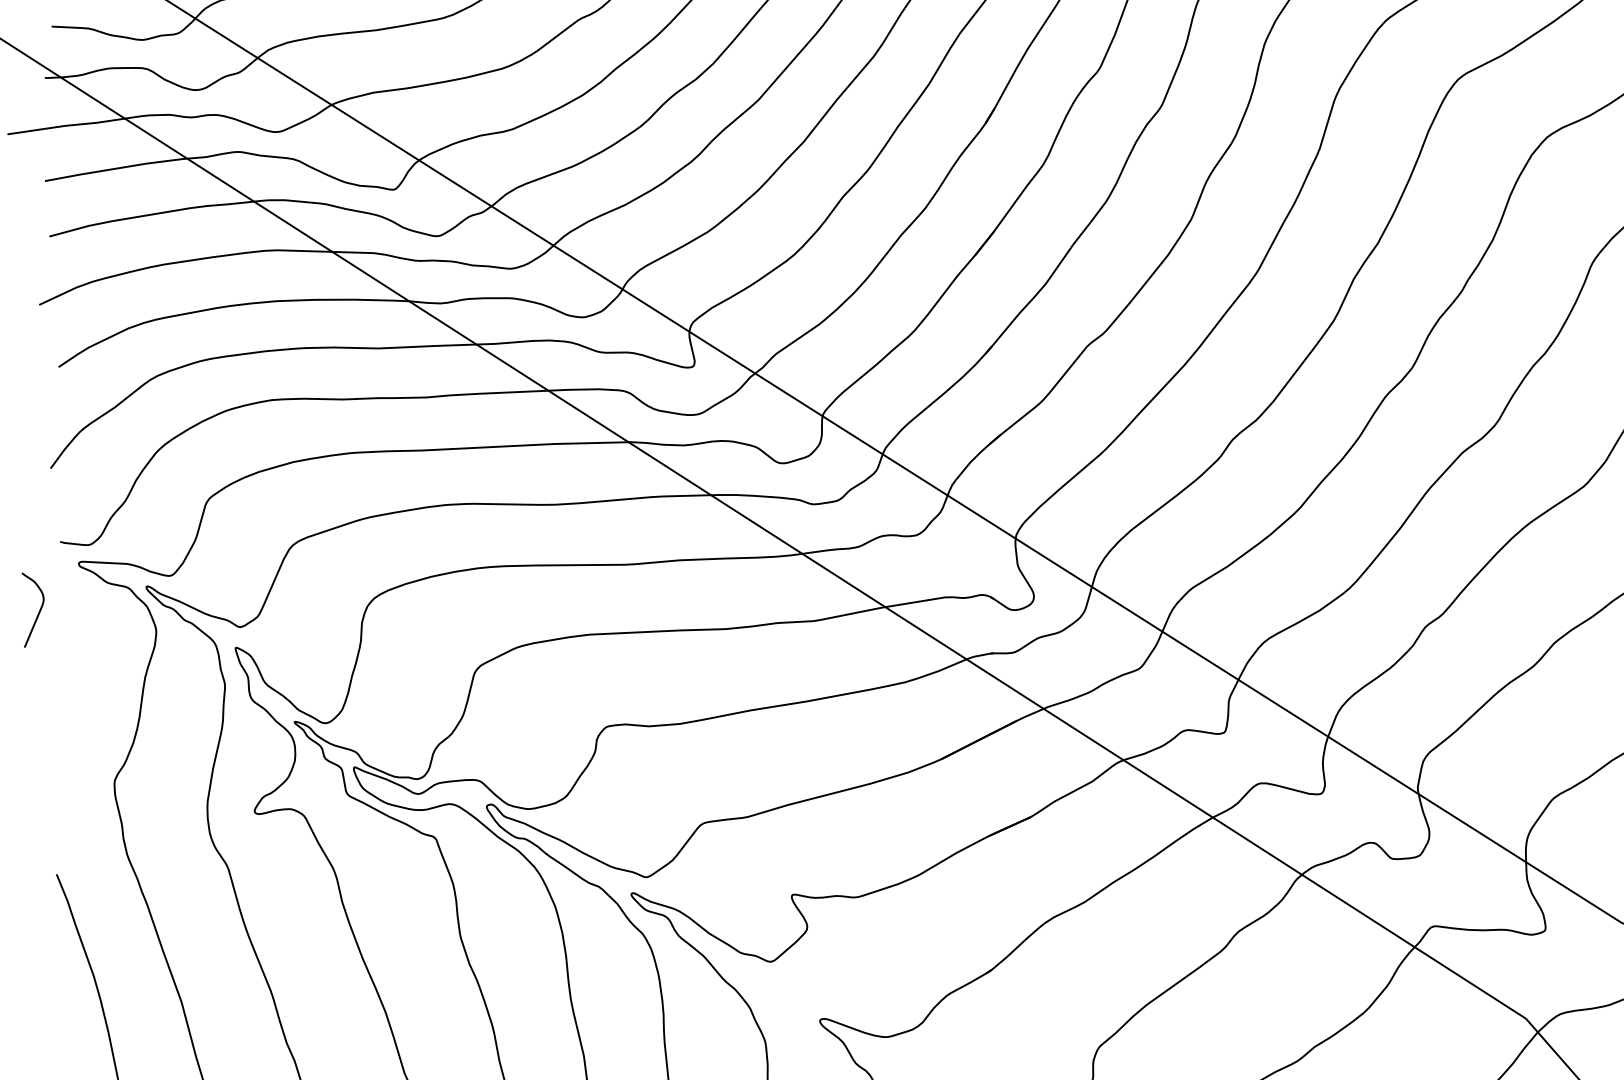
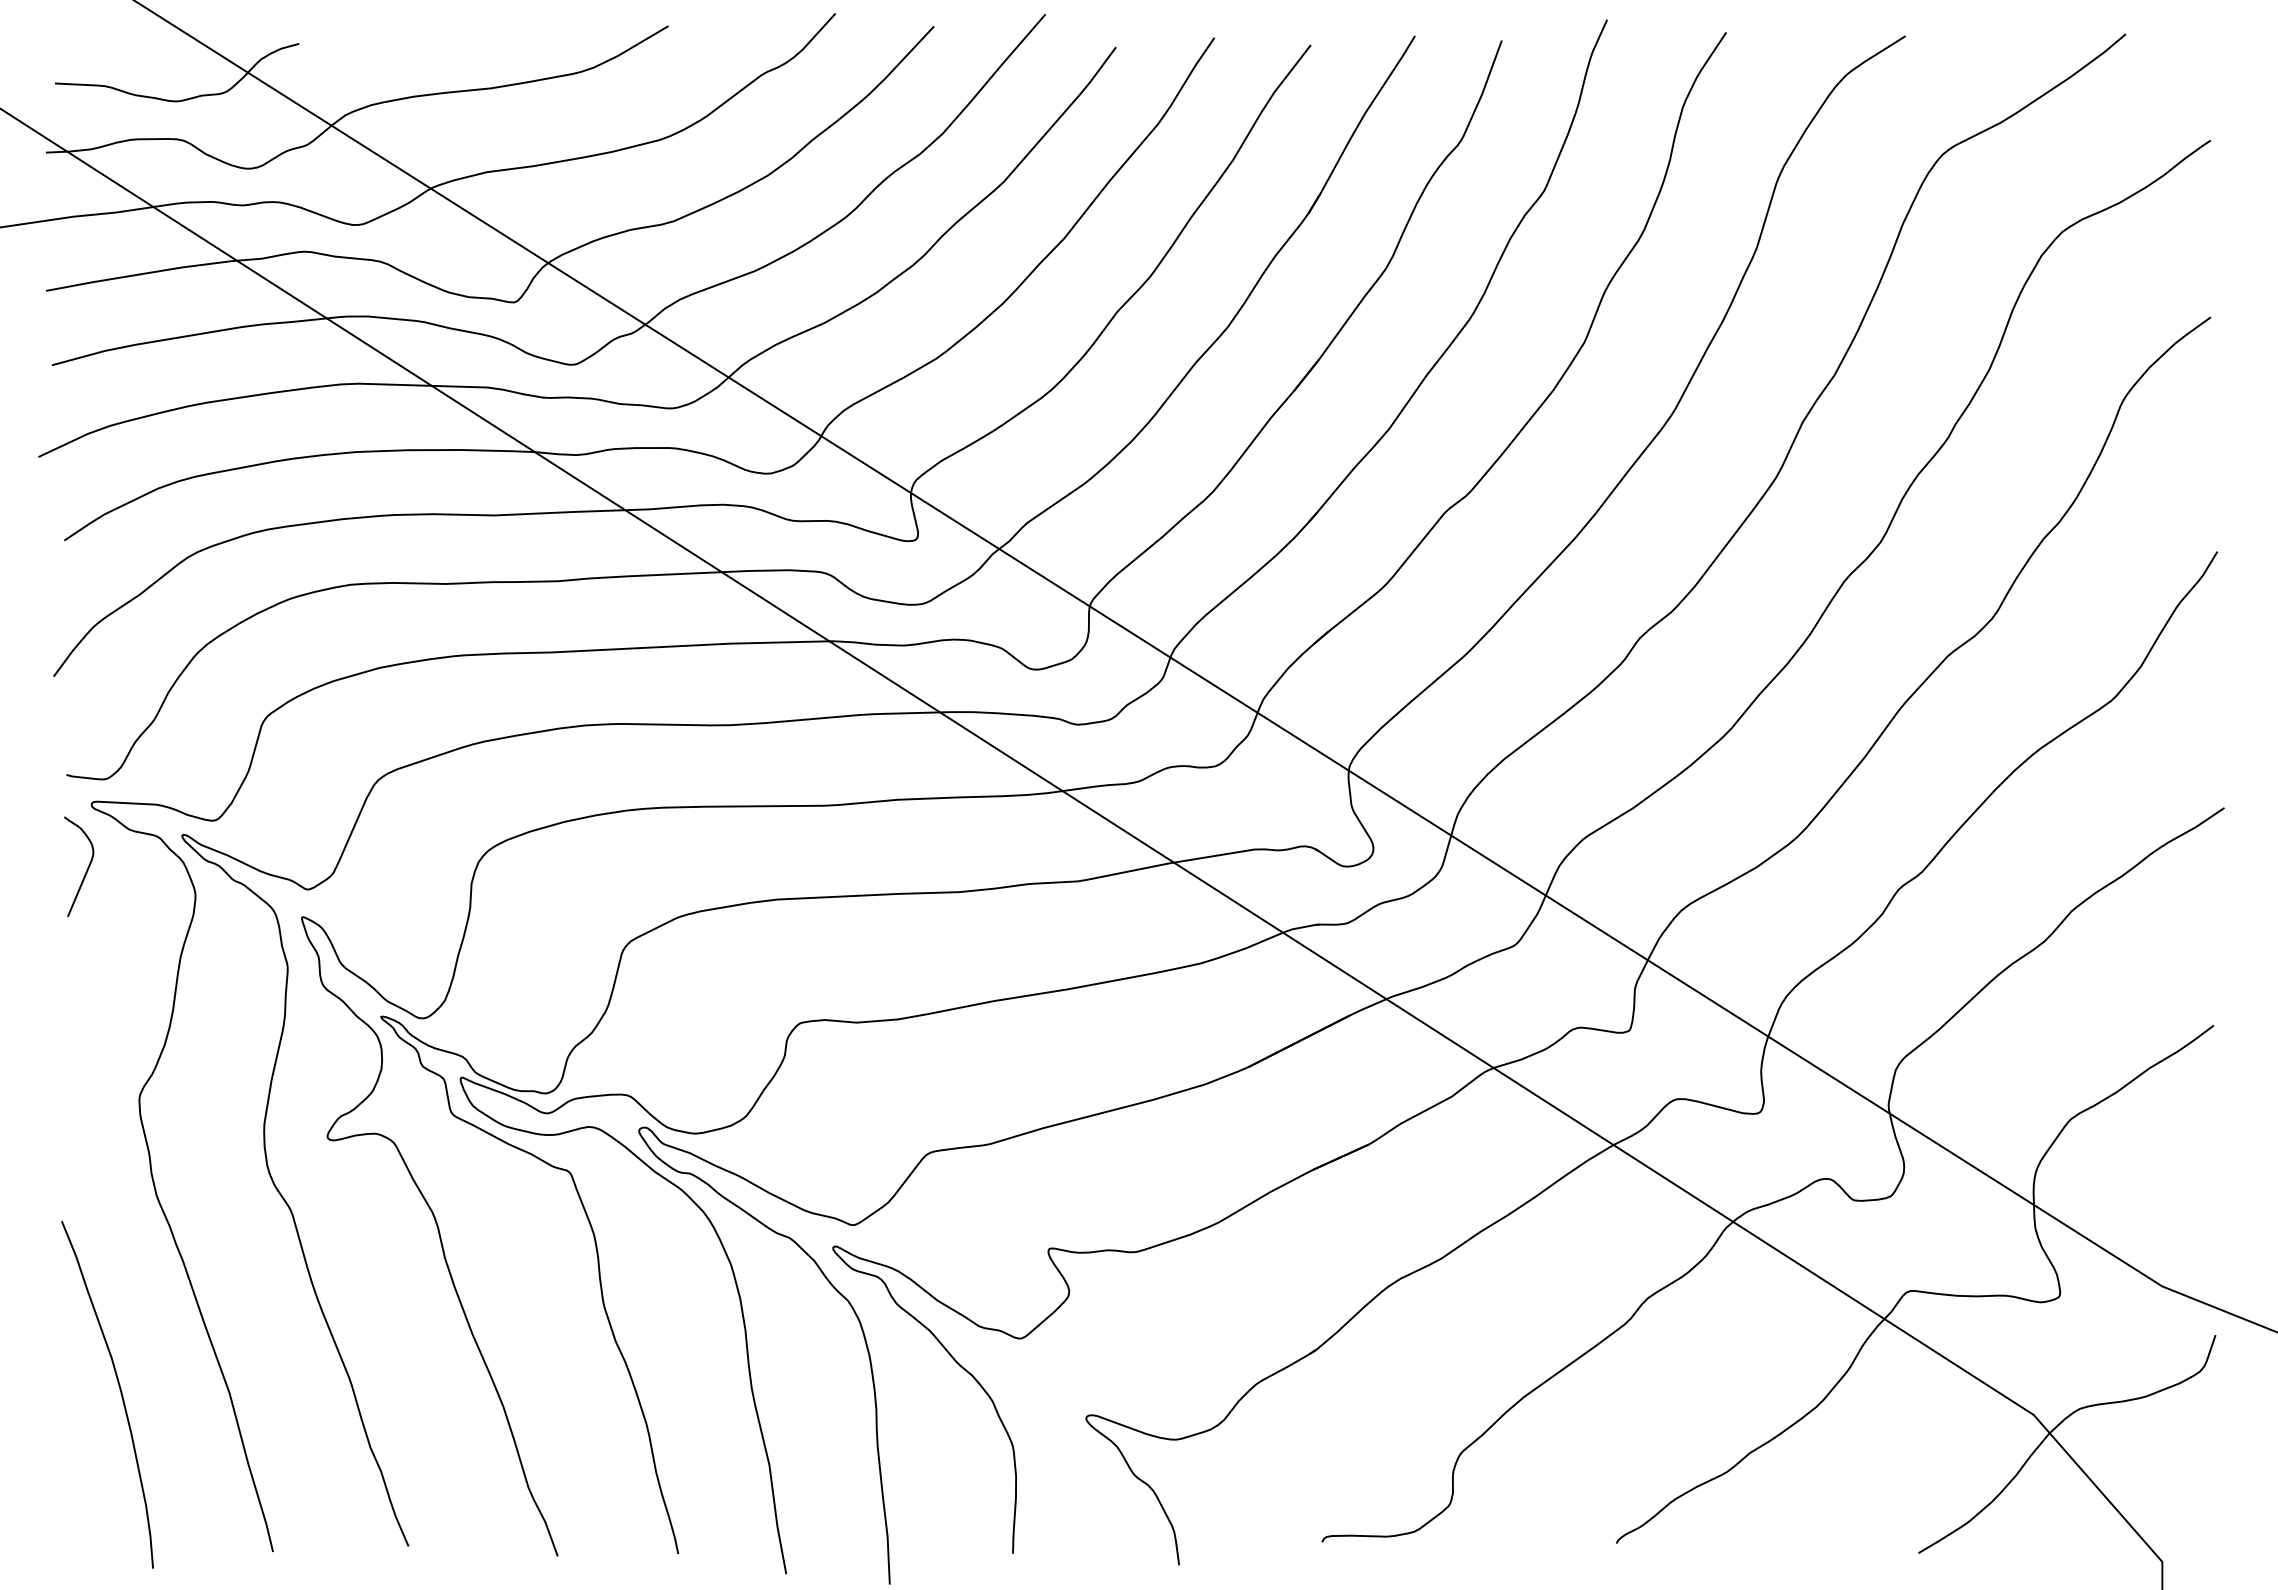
curve: (38, 612) -> (86, 869), moved

